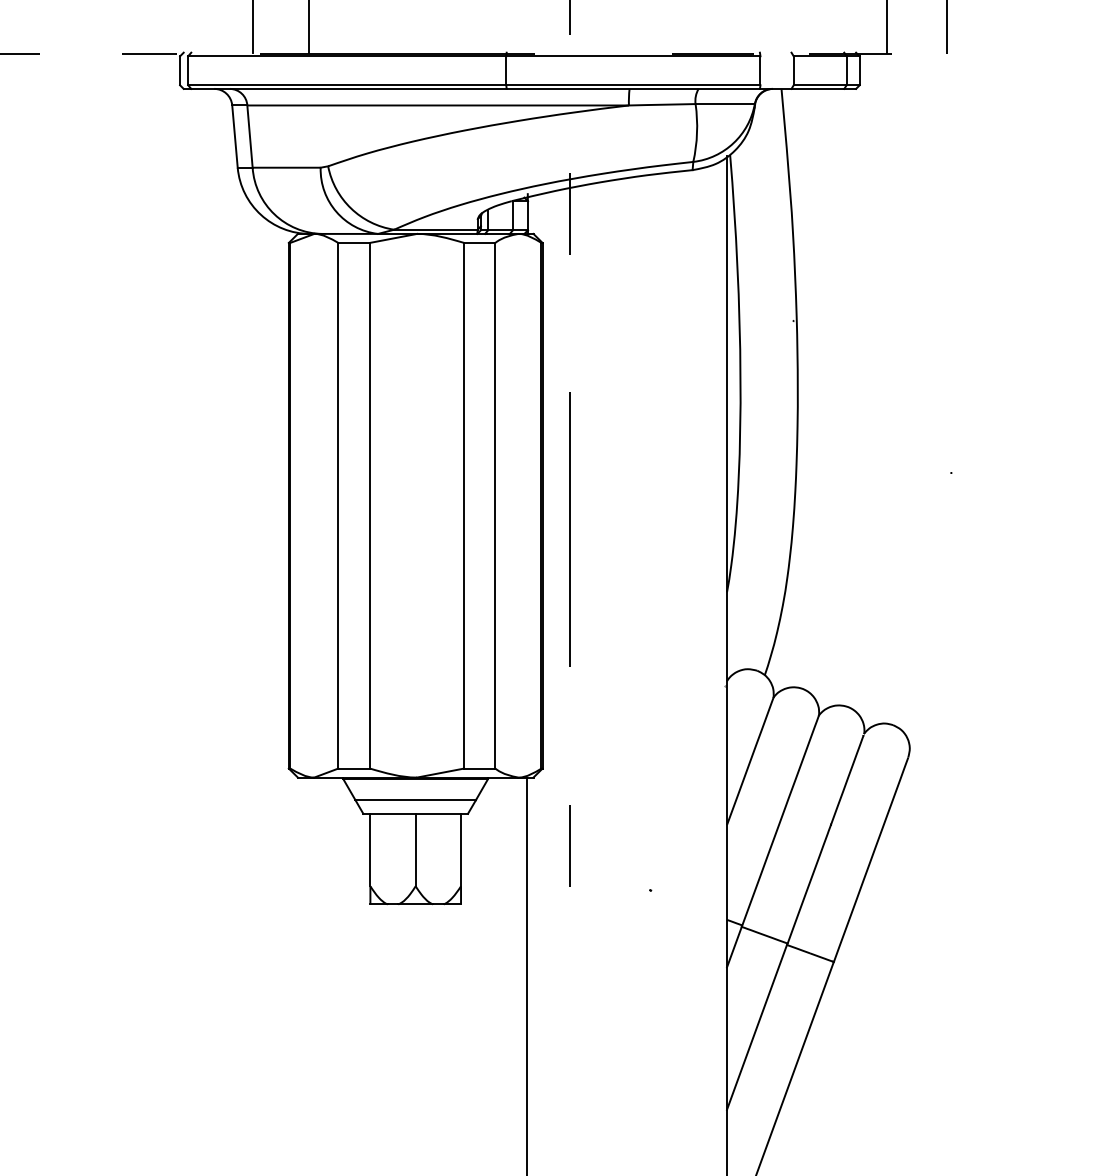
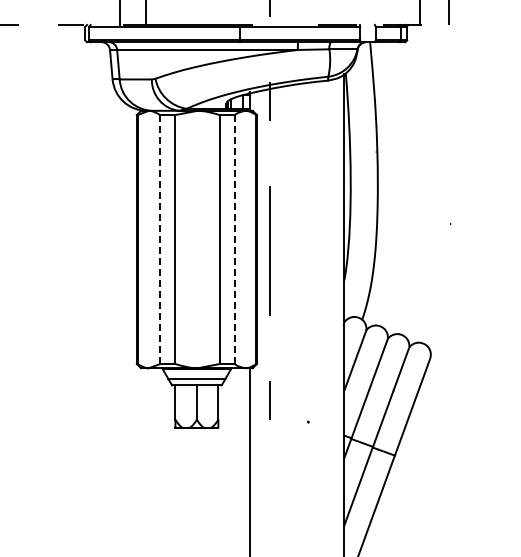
line: (495, 505) -> (234, 239), solid -> dashed
line: (338, 507) -> (160, 240), solid -> dashed

